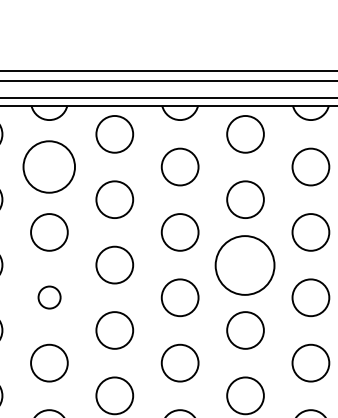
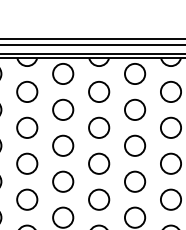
circle: (49, 166) -> (27, 91), size x0.71
circle: (246, 264) -> (135, 145), size x0.62
circle: (49, 297) -> (27, 163), size x1.67

